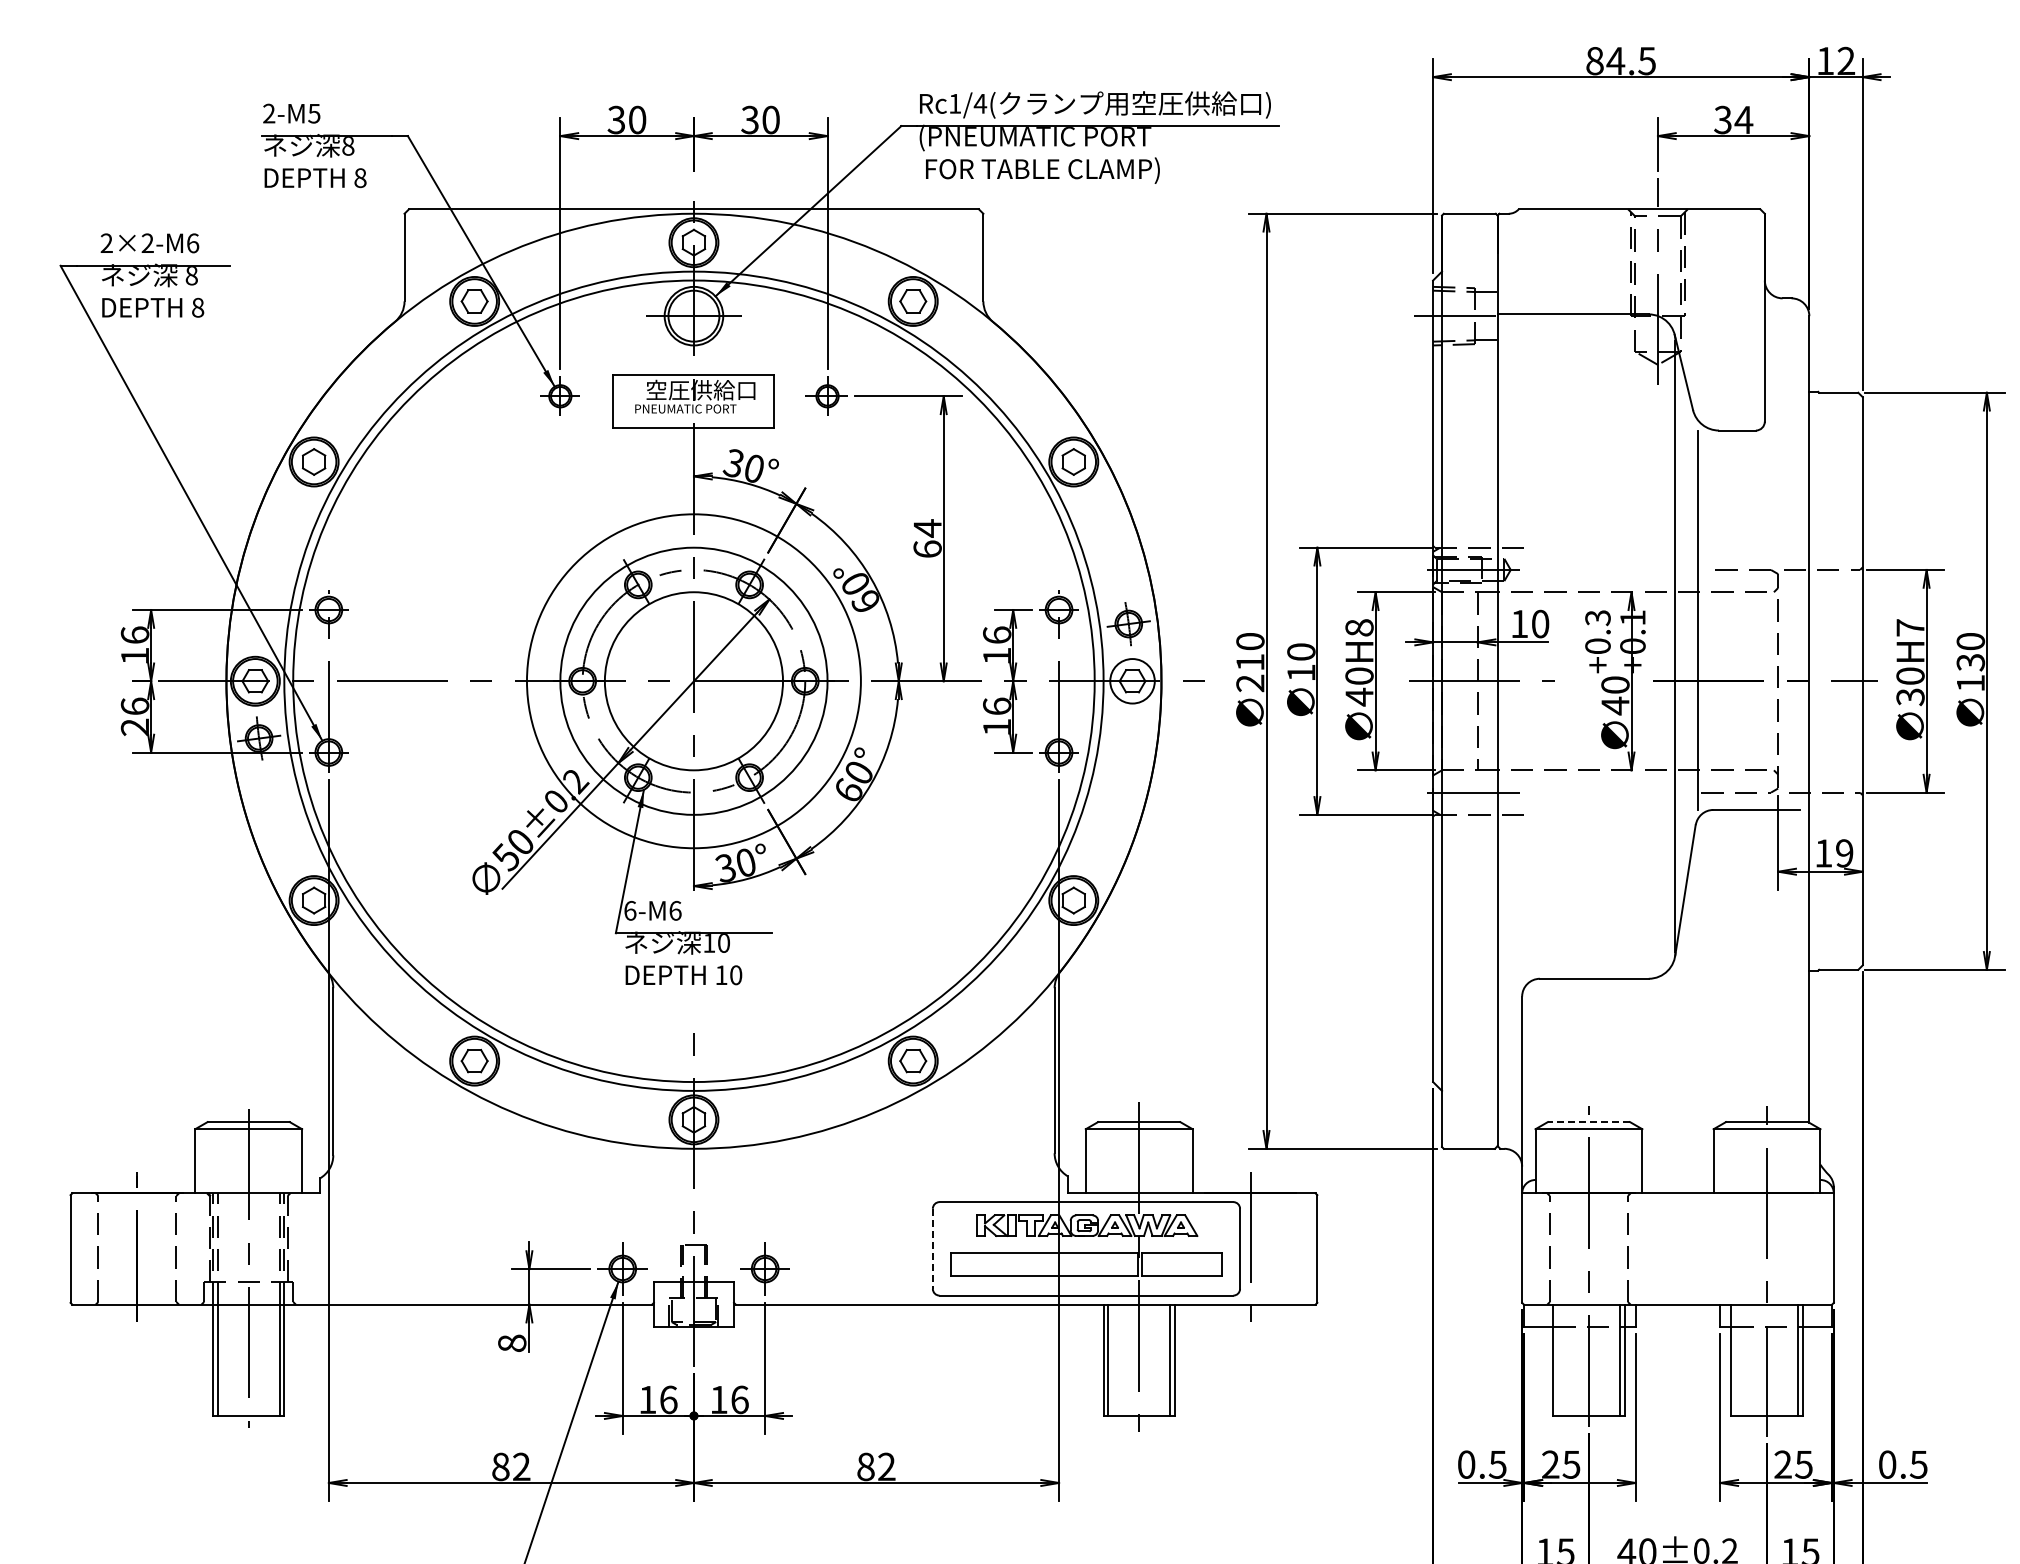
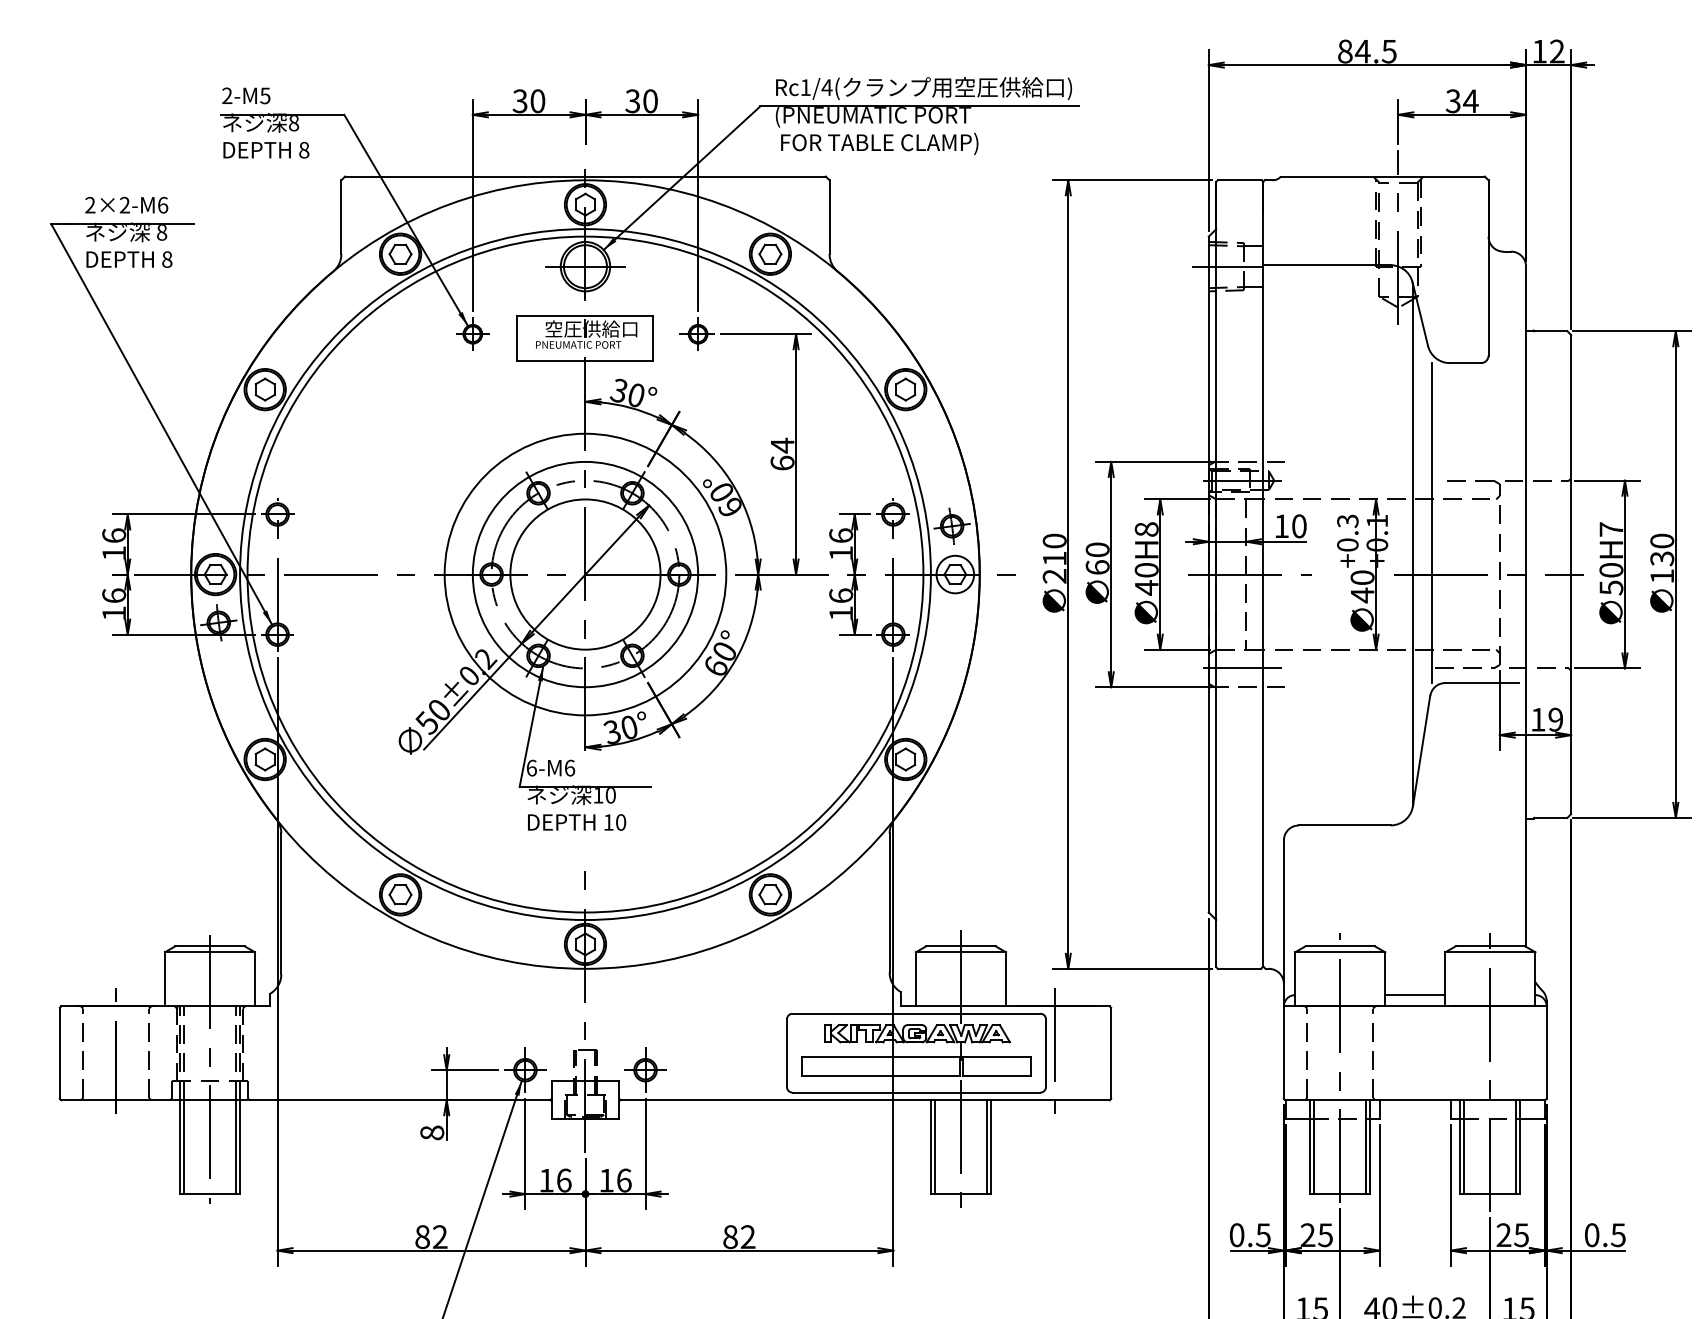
text: (1301, 672) -> (1097, 567), 10 -> 60
text: (1910, 696) -> (1611, 587), 30H7 -> 50H7
text: (134, 726) -> (113, 612), 26 -> 16
line: (1588, 1122) -> (1339, 946), dashed -> solid
line: (1677, 1179) -> (1414, 994), added
line: (932, 1249) -> (786, 1053), dashed -> solid
line: (1558, 1359) -> (1314, 1146), added
line: (1736, 1359) -> (1464, 1146), added

